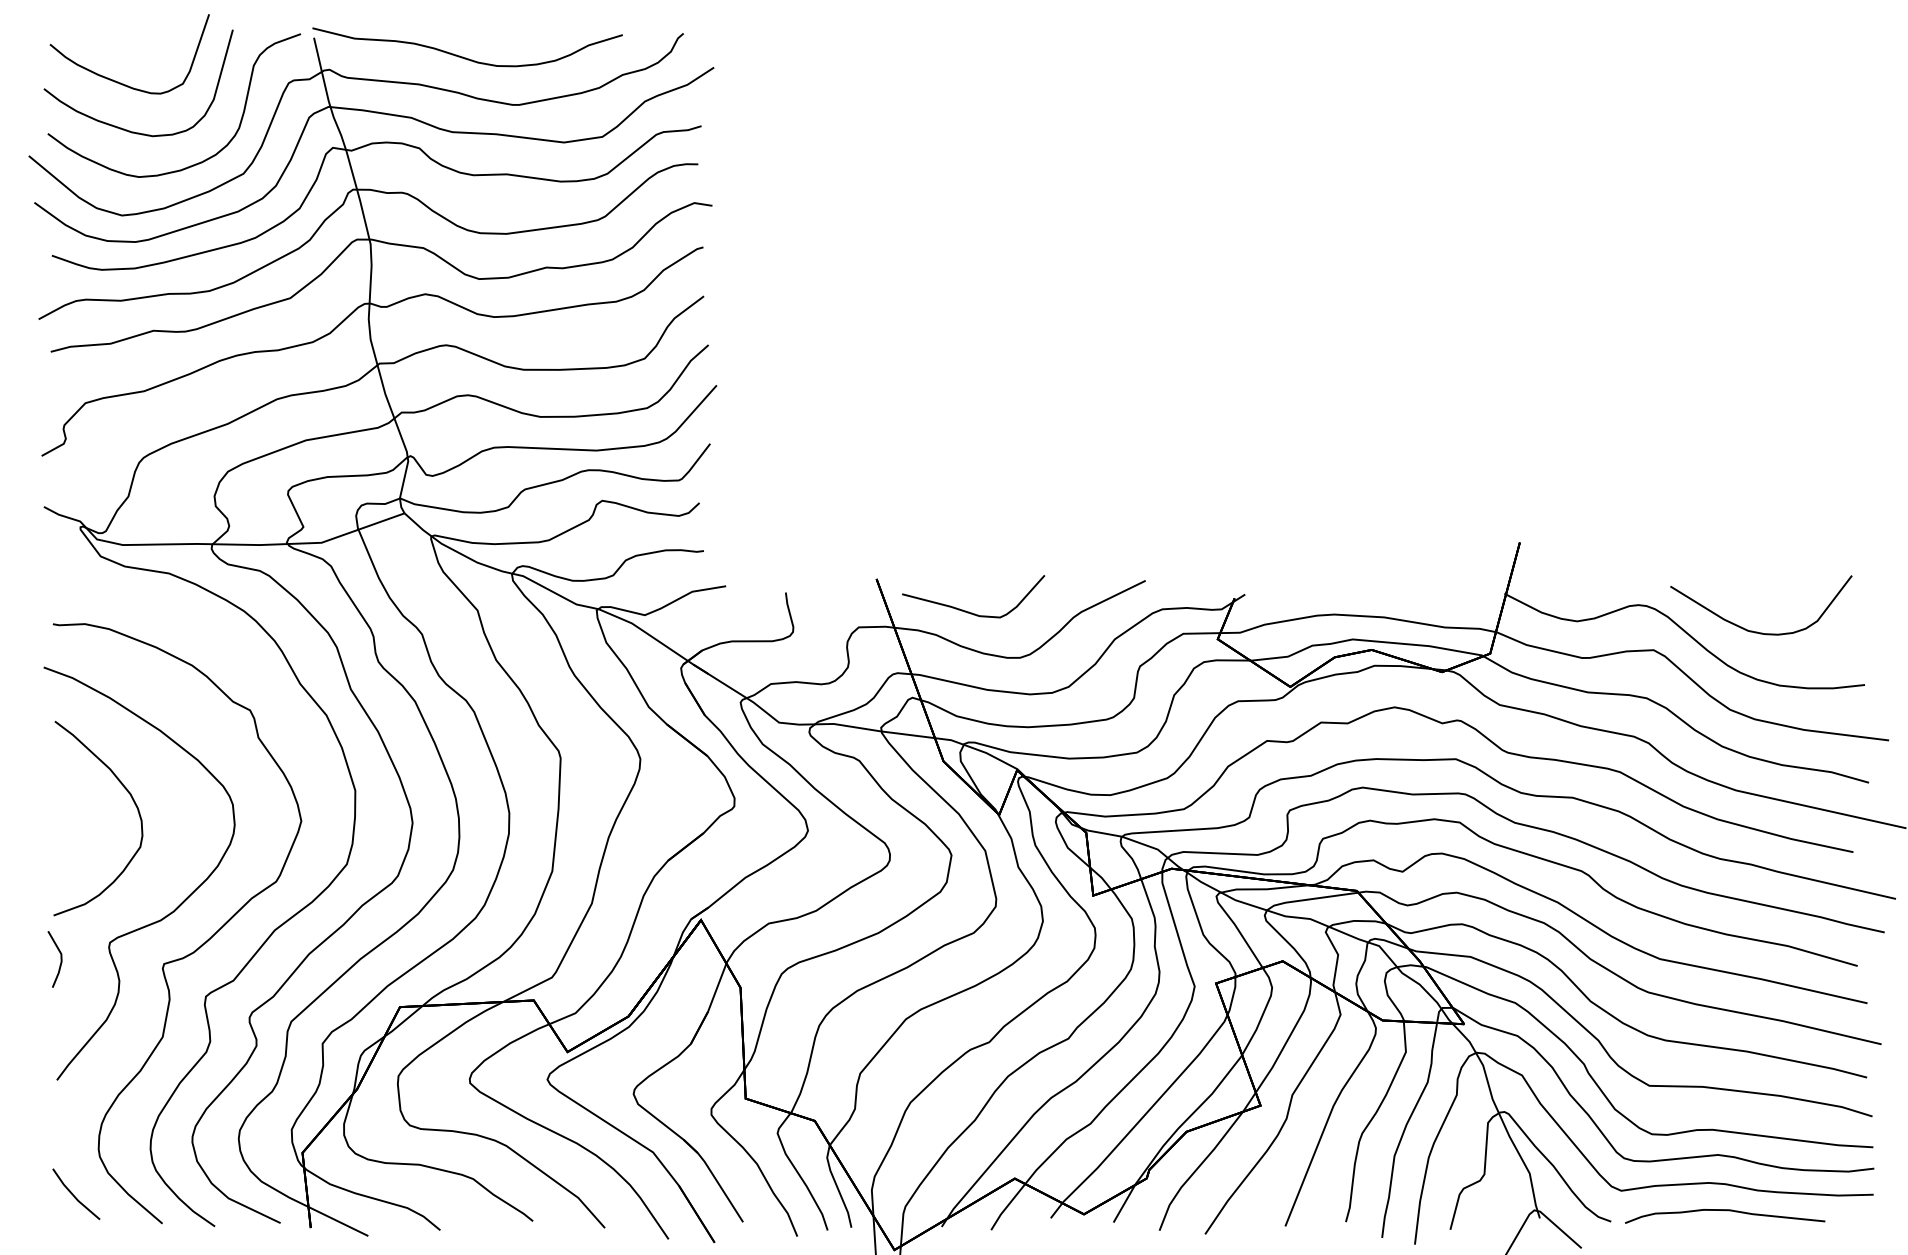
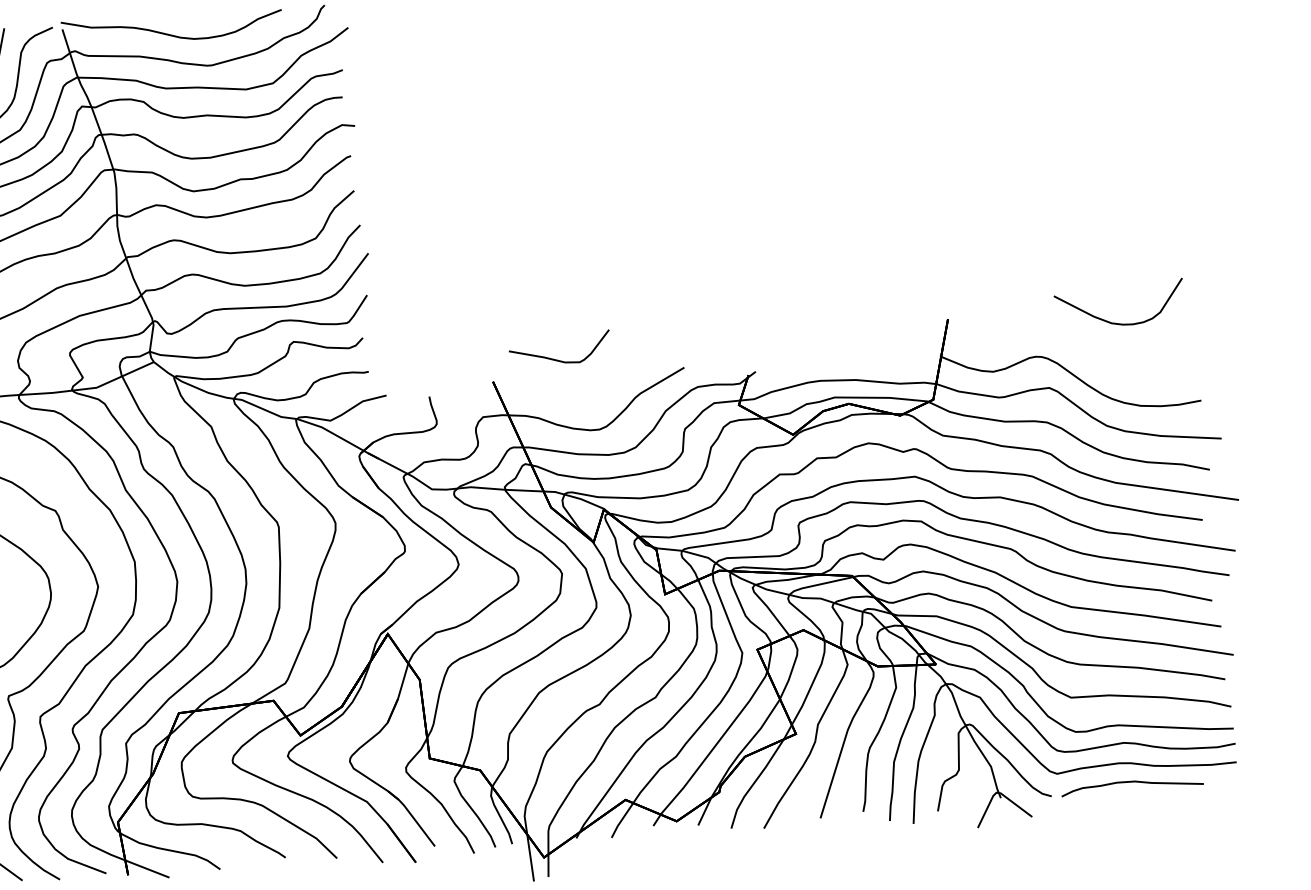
curve: (969, 611) -> (557, 359), moved
curve: (1757, 631) -> (1118, 323), moved

